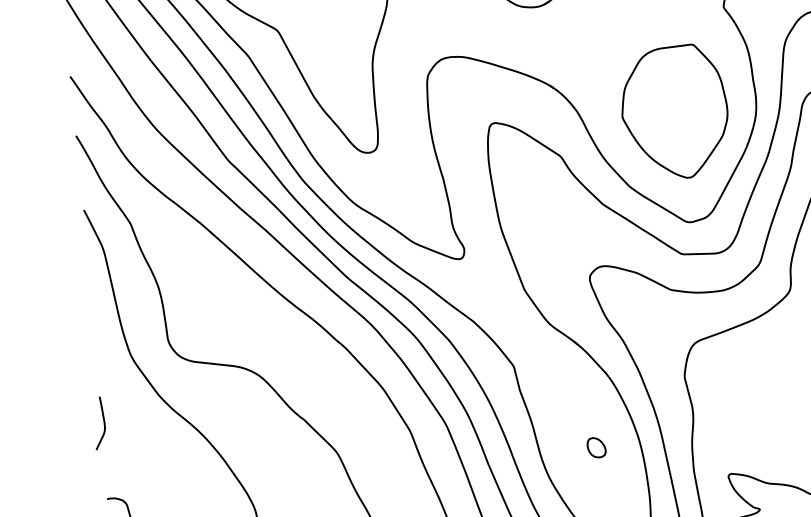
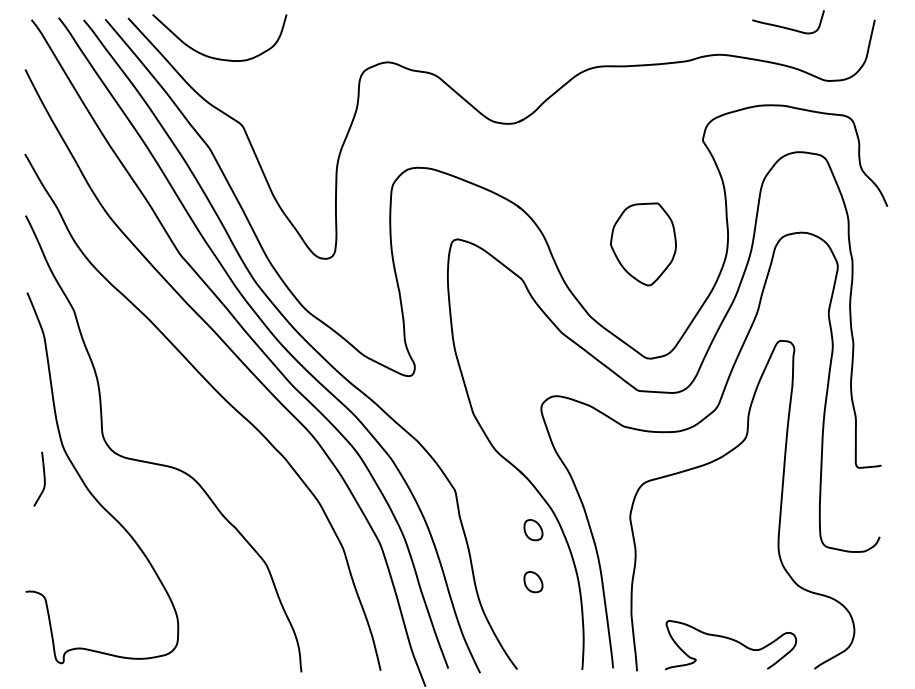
part: (674, 112) -> (643, 244), size x0.6
part: (592, 397) -> (533, 530), added
curve: (103, 422) -> (43, 478), moved

